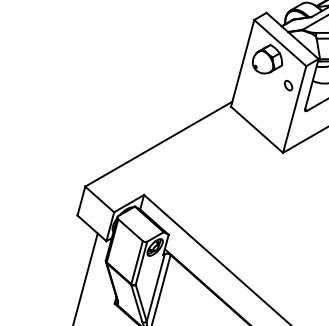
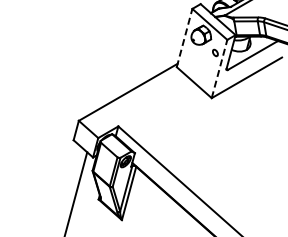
line: (242, 62) -> (184, 37), solid -> dashed
line: (294, 108) -> (219, 68), solid -> dashed

